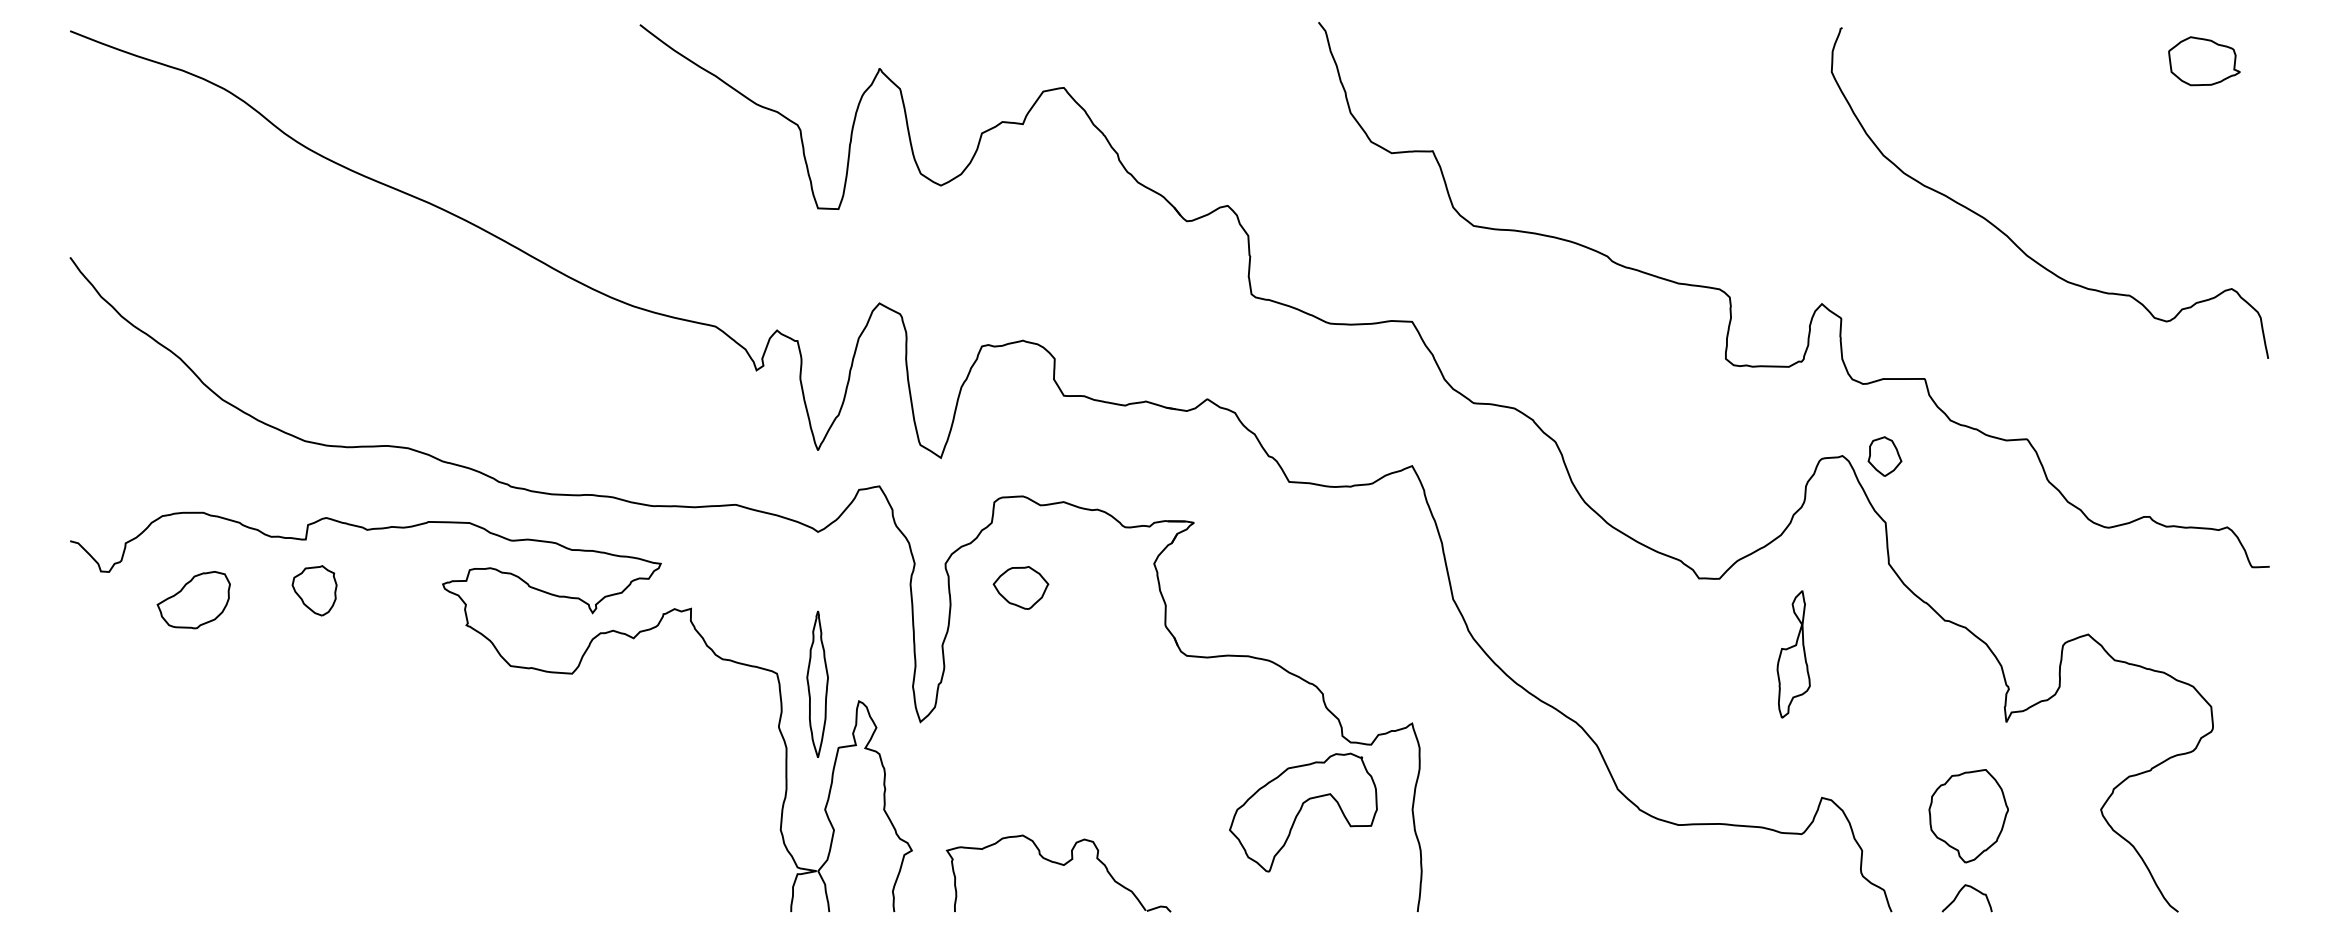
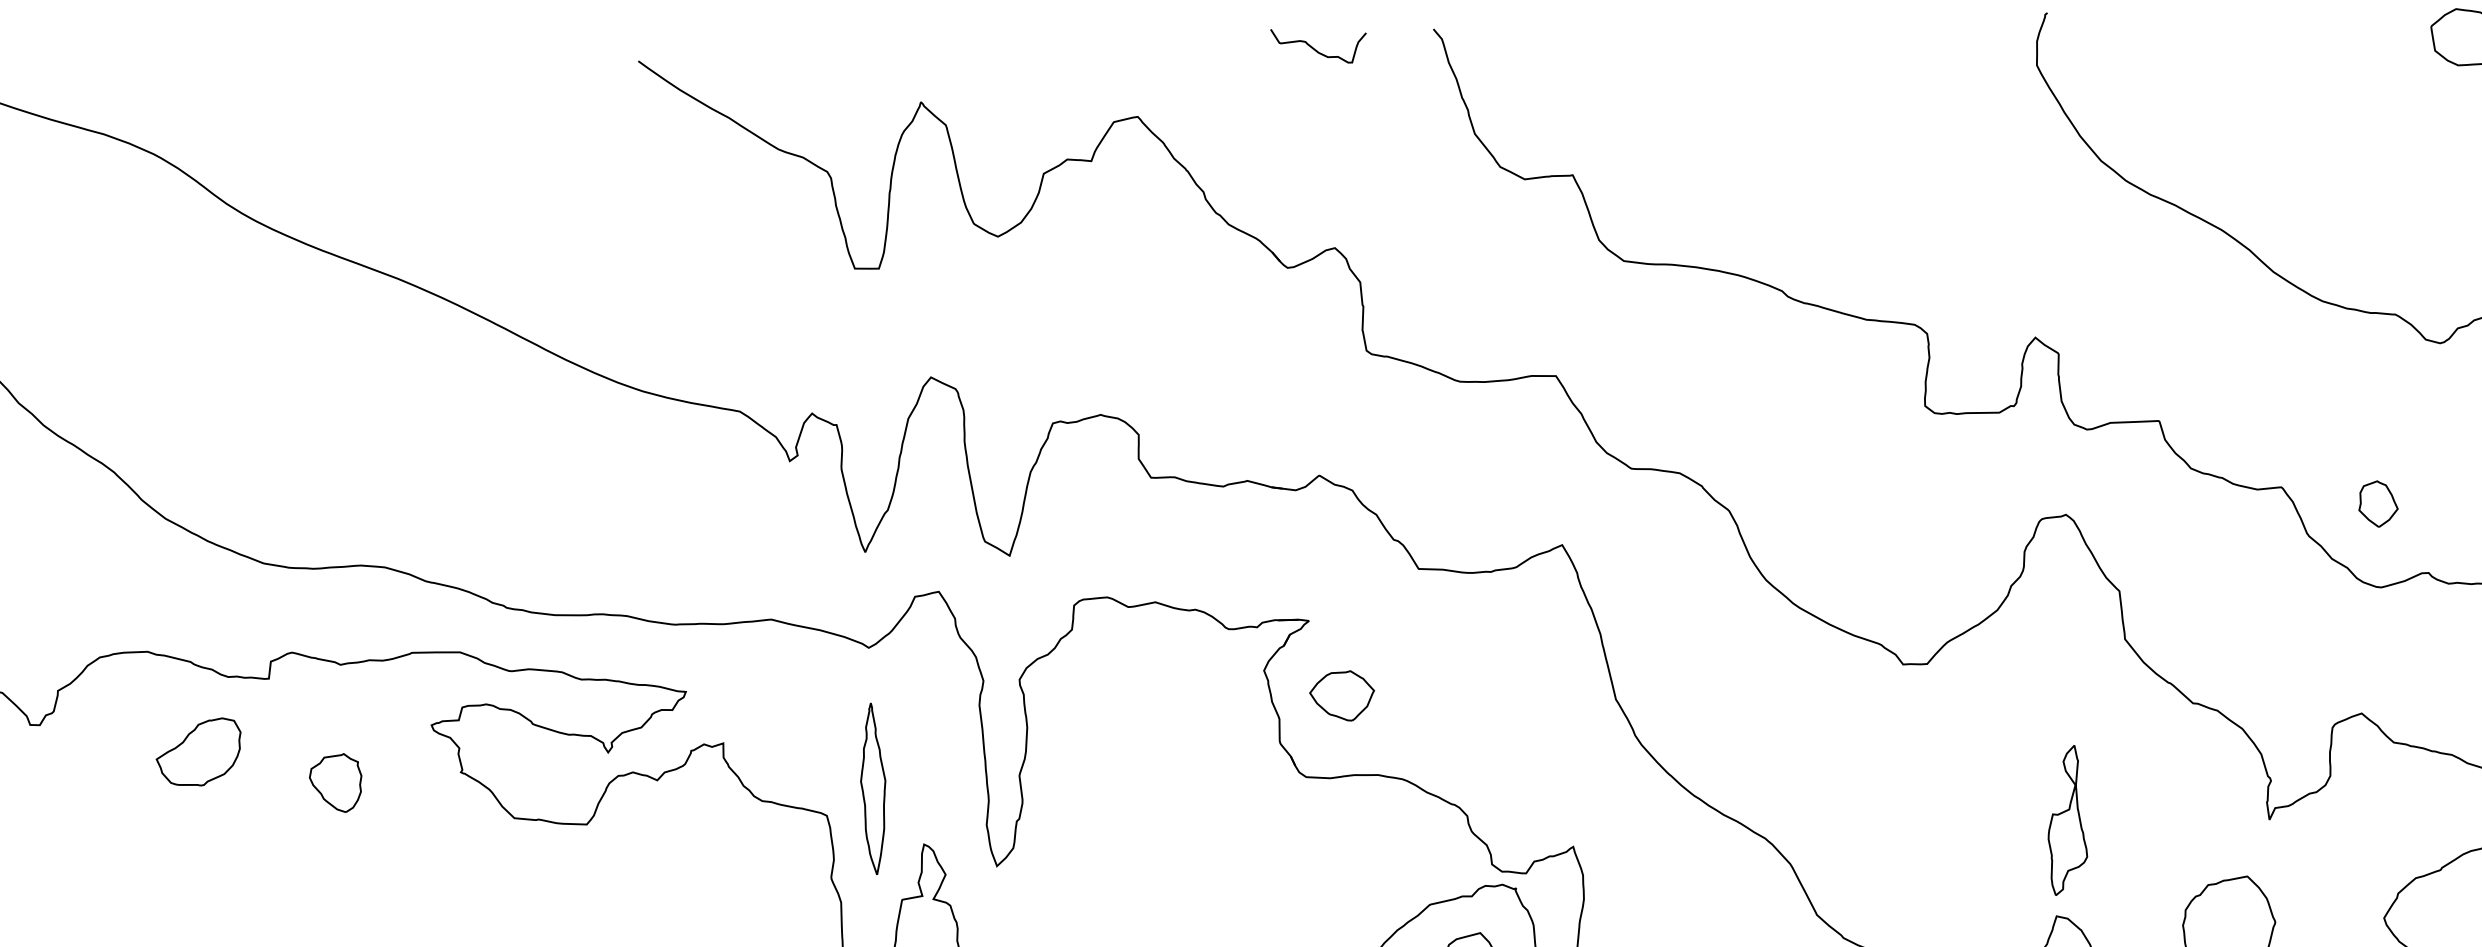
curve: (1217, 35) -> (1315, 48), added
part: (1884, 456) -> (2377, 503), moved
part: (1020, 587) -> (1341, 695), moved
part: (314, 590) -> (335, 783), moved
part: (193, 600) -> (198, 752), moved
part: (1793, 654) -> (2066, 820), moved
part: (817, 683) -> (873, 787), moved

